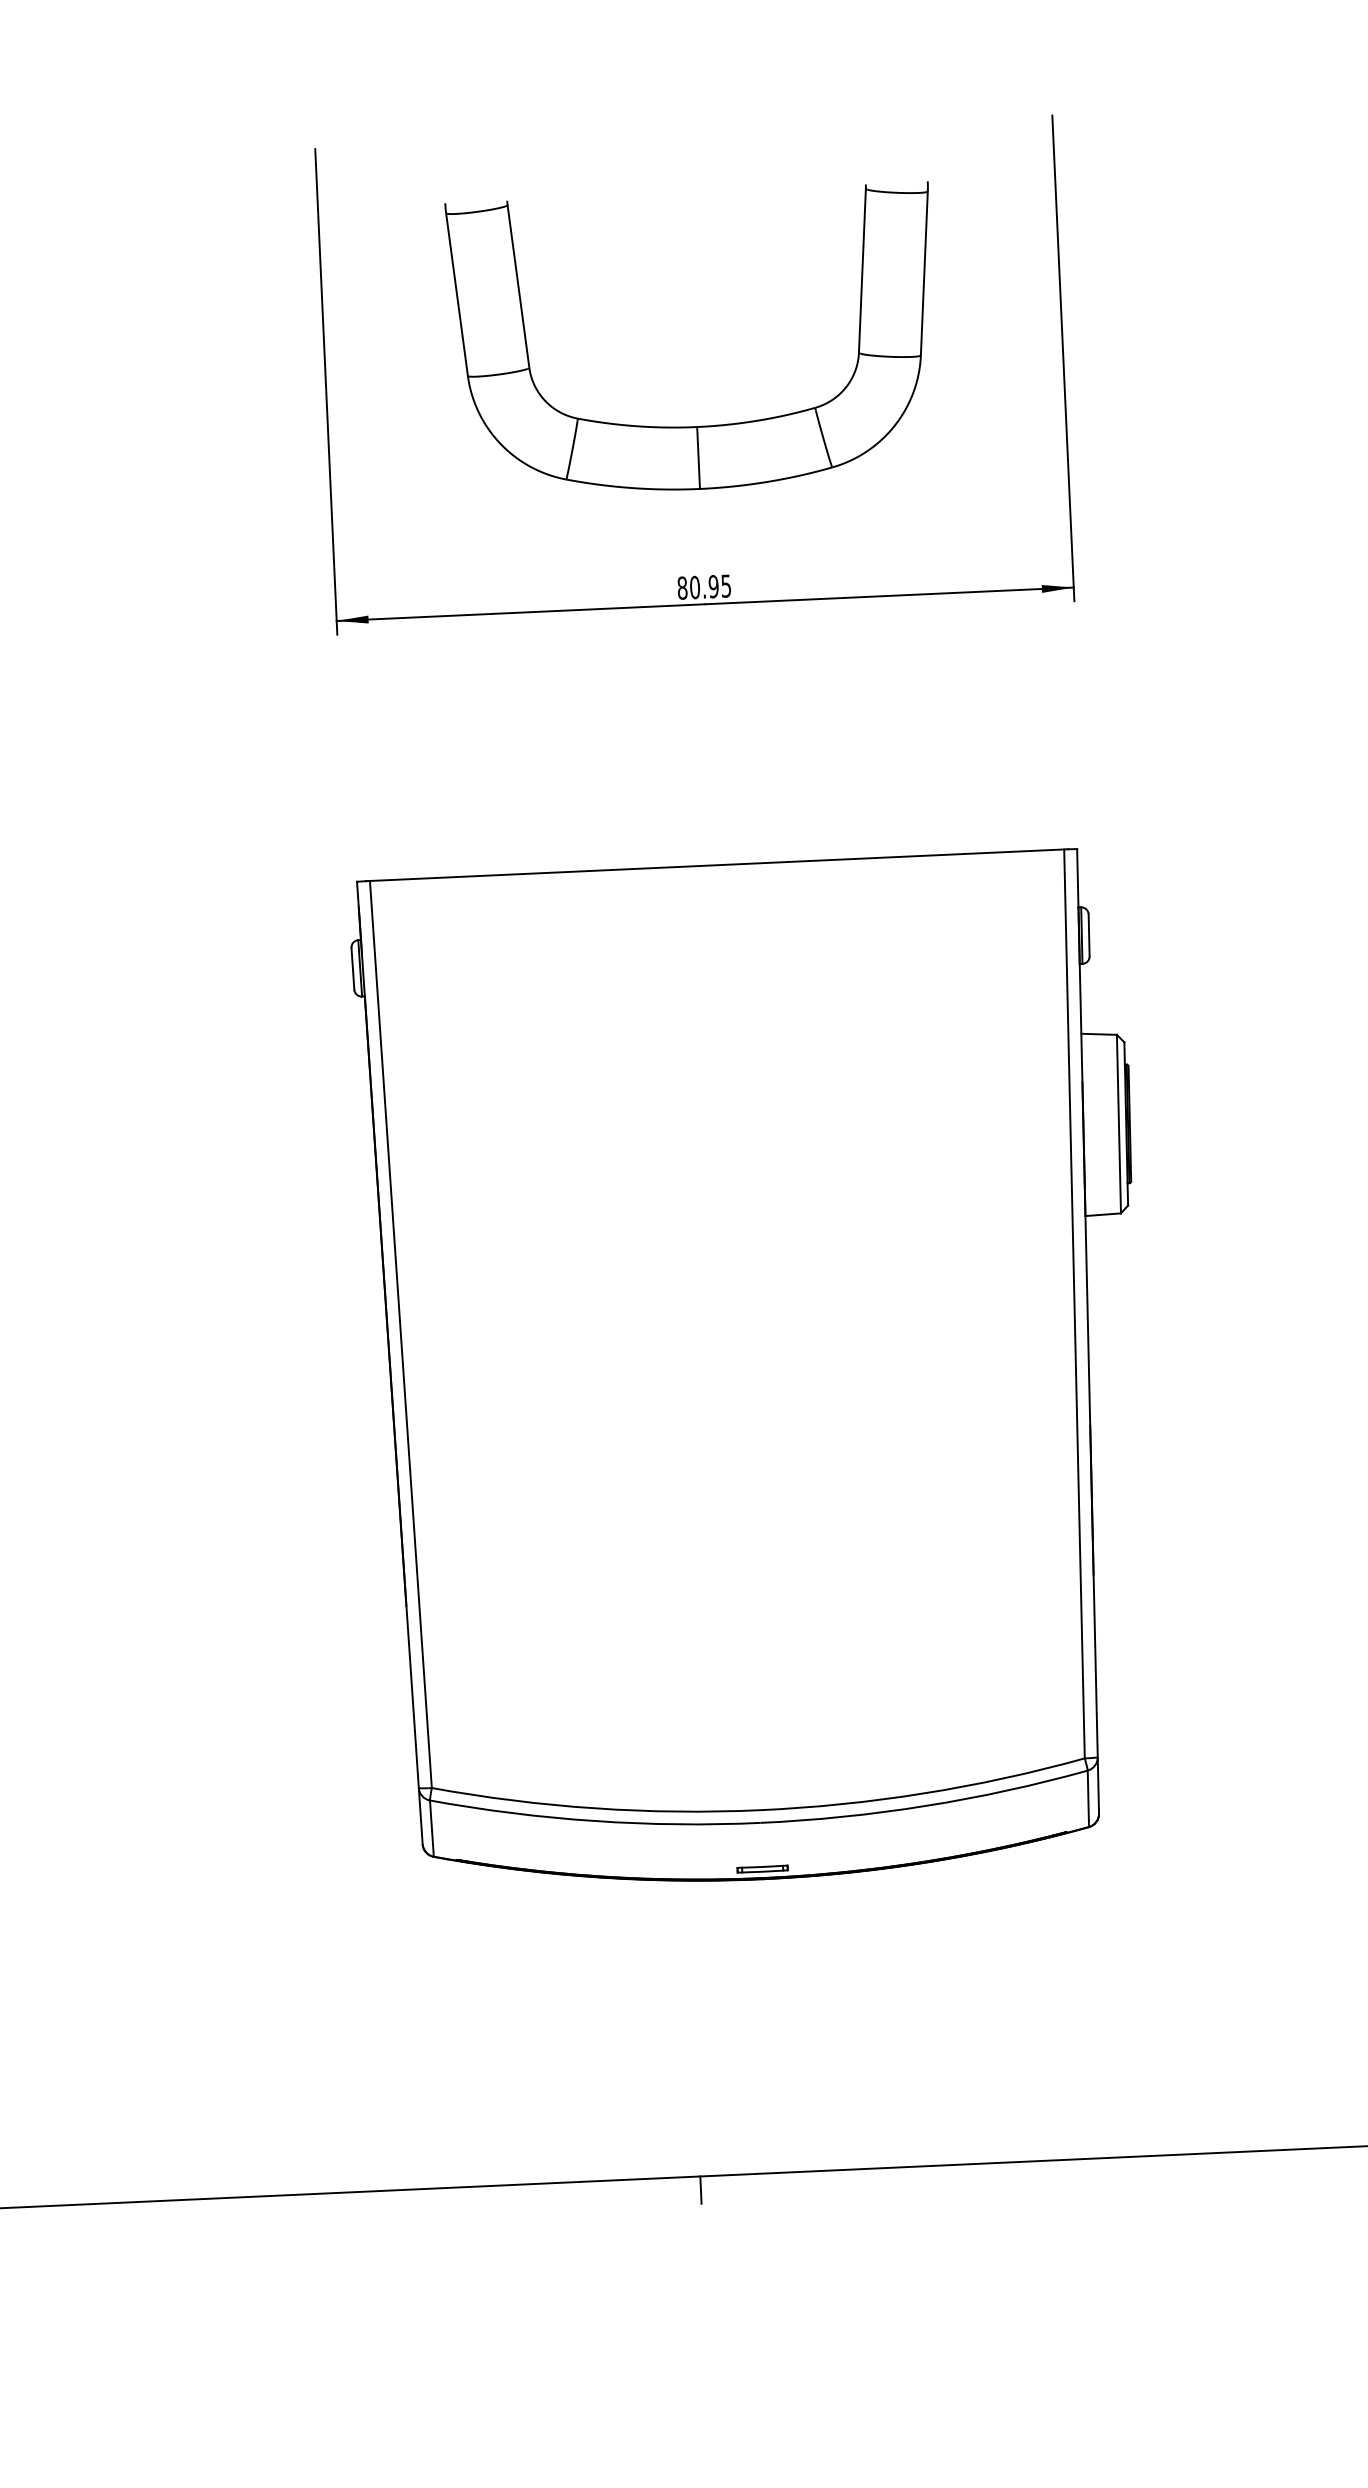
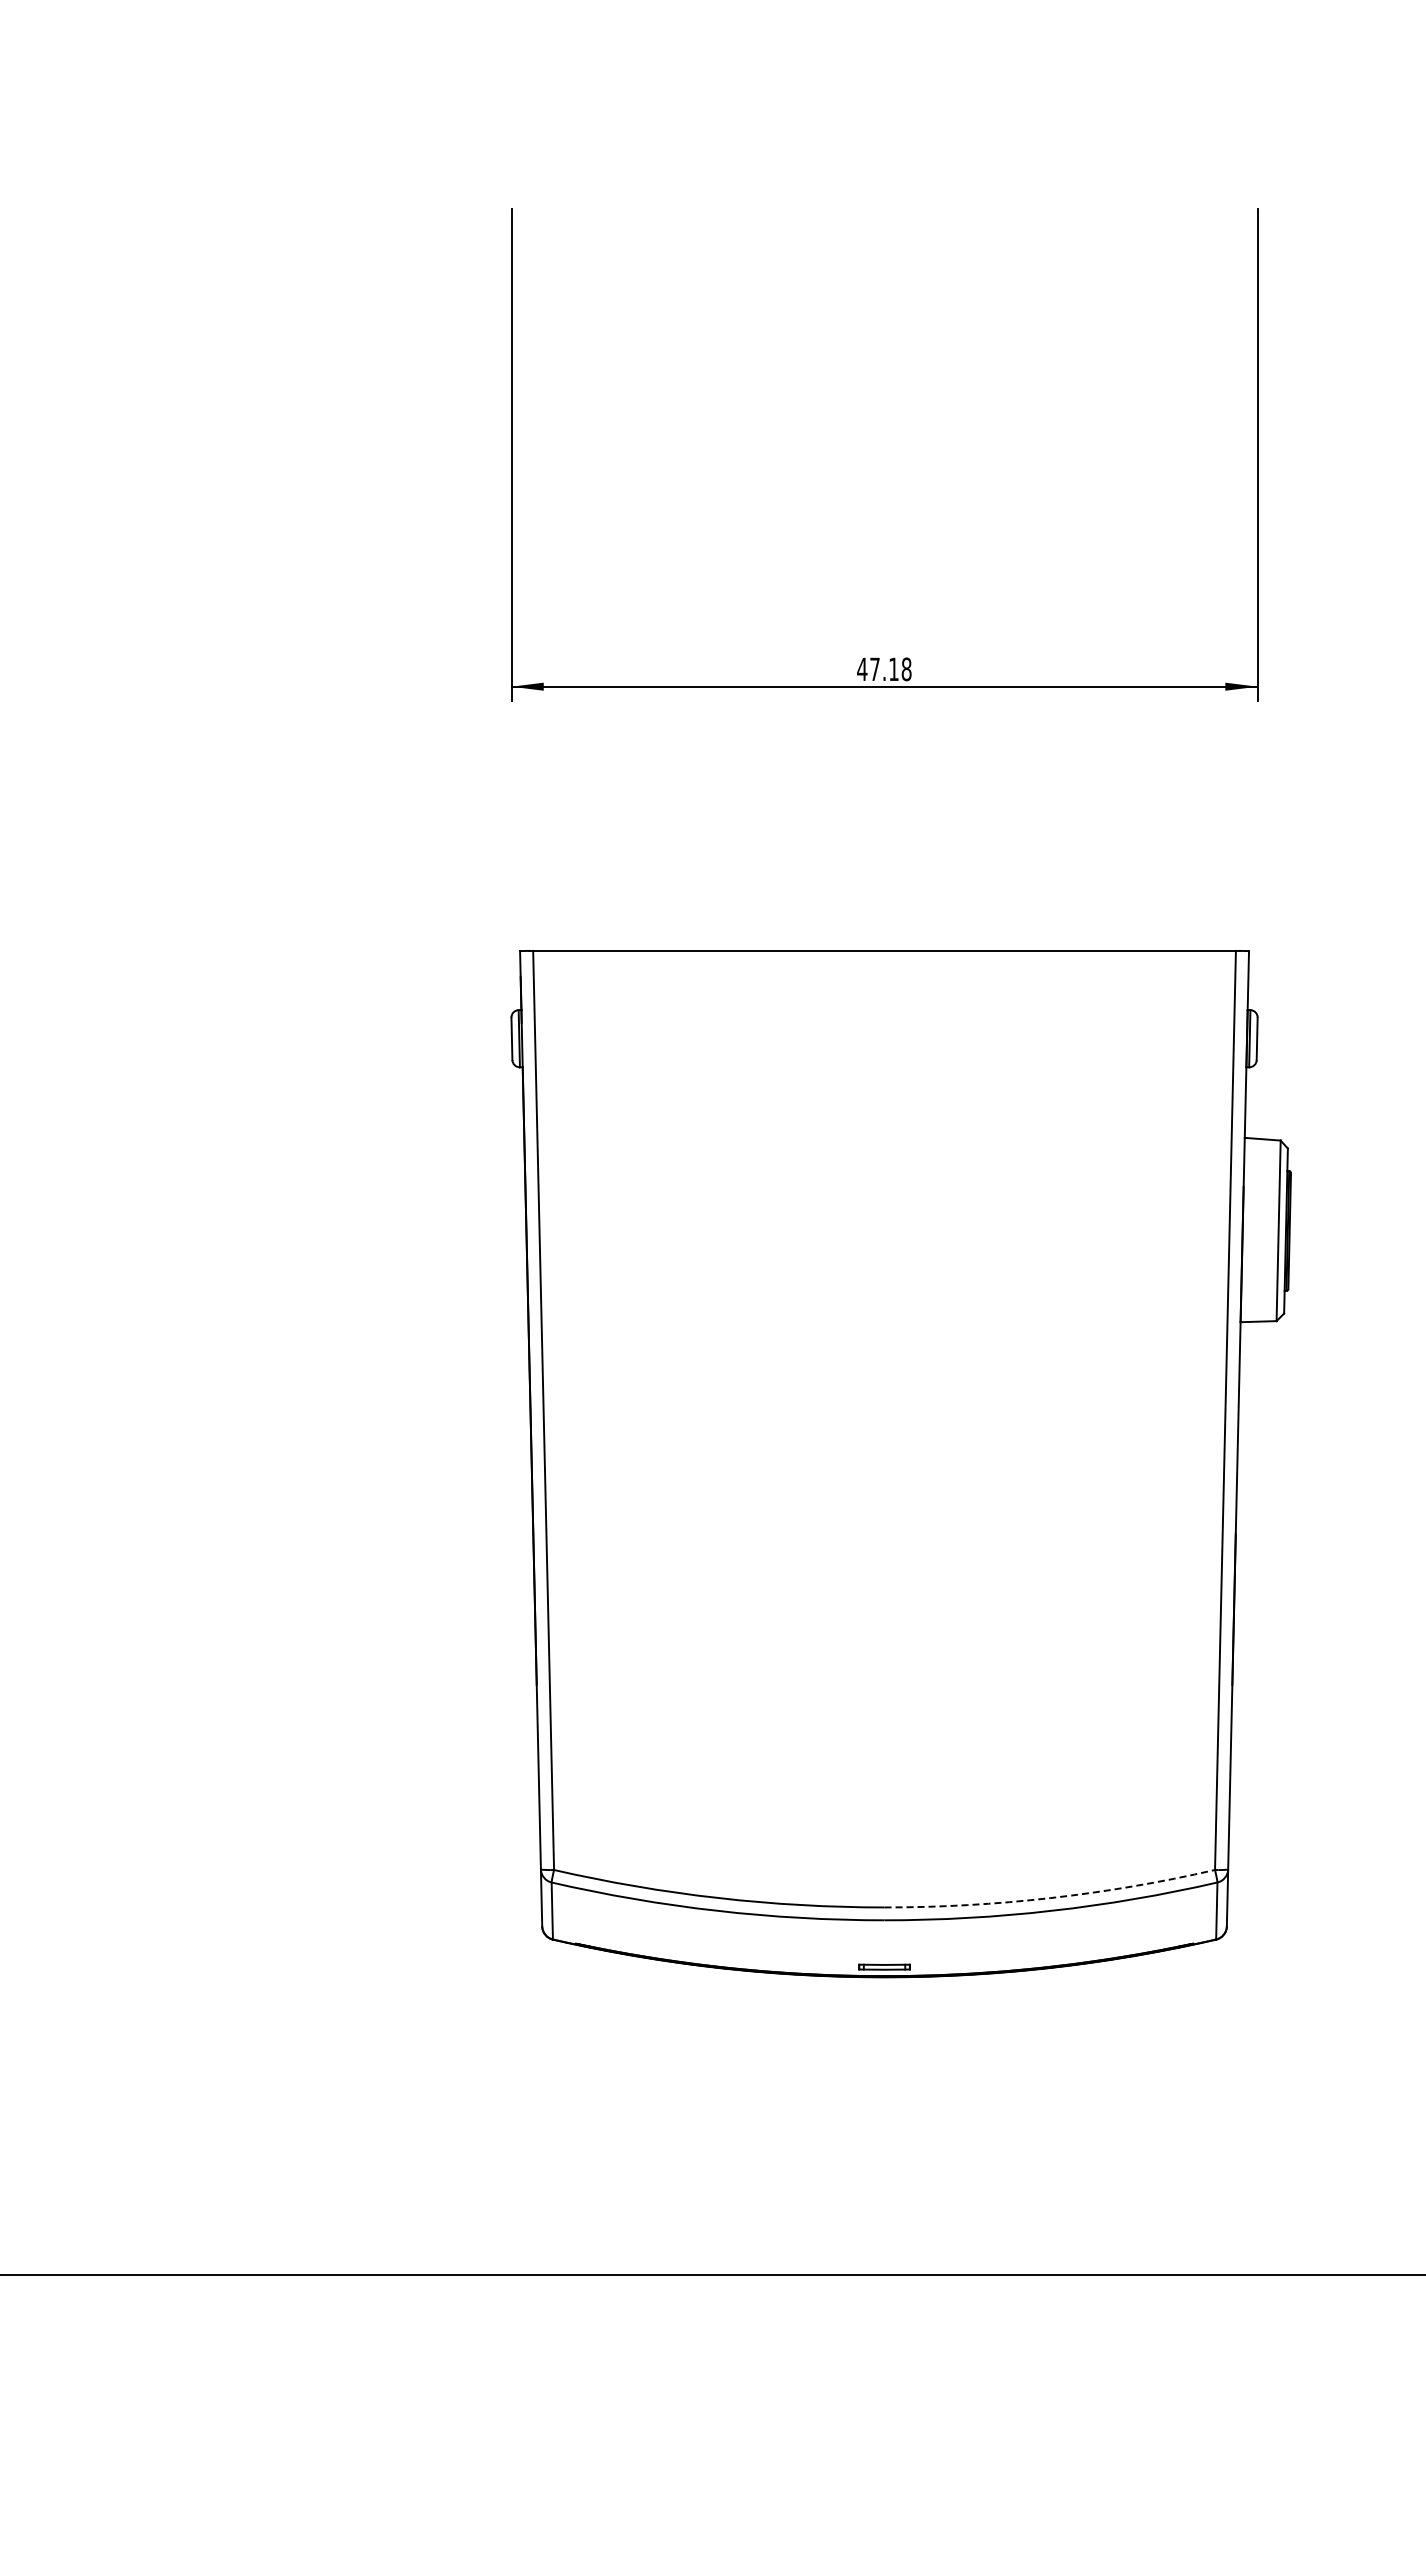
part: (697, 426) -> (884, 506), removed
text: (704, 587) -> (884, 669), 80.95 -> 47.18
arc: (923, 1793) -> (1050, 1898), solid -> dashed
line: (700, 2190) -> (807, 2288), removed

